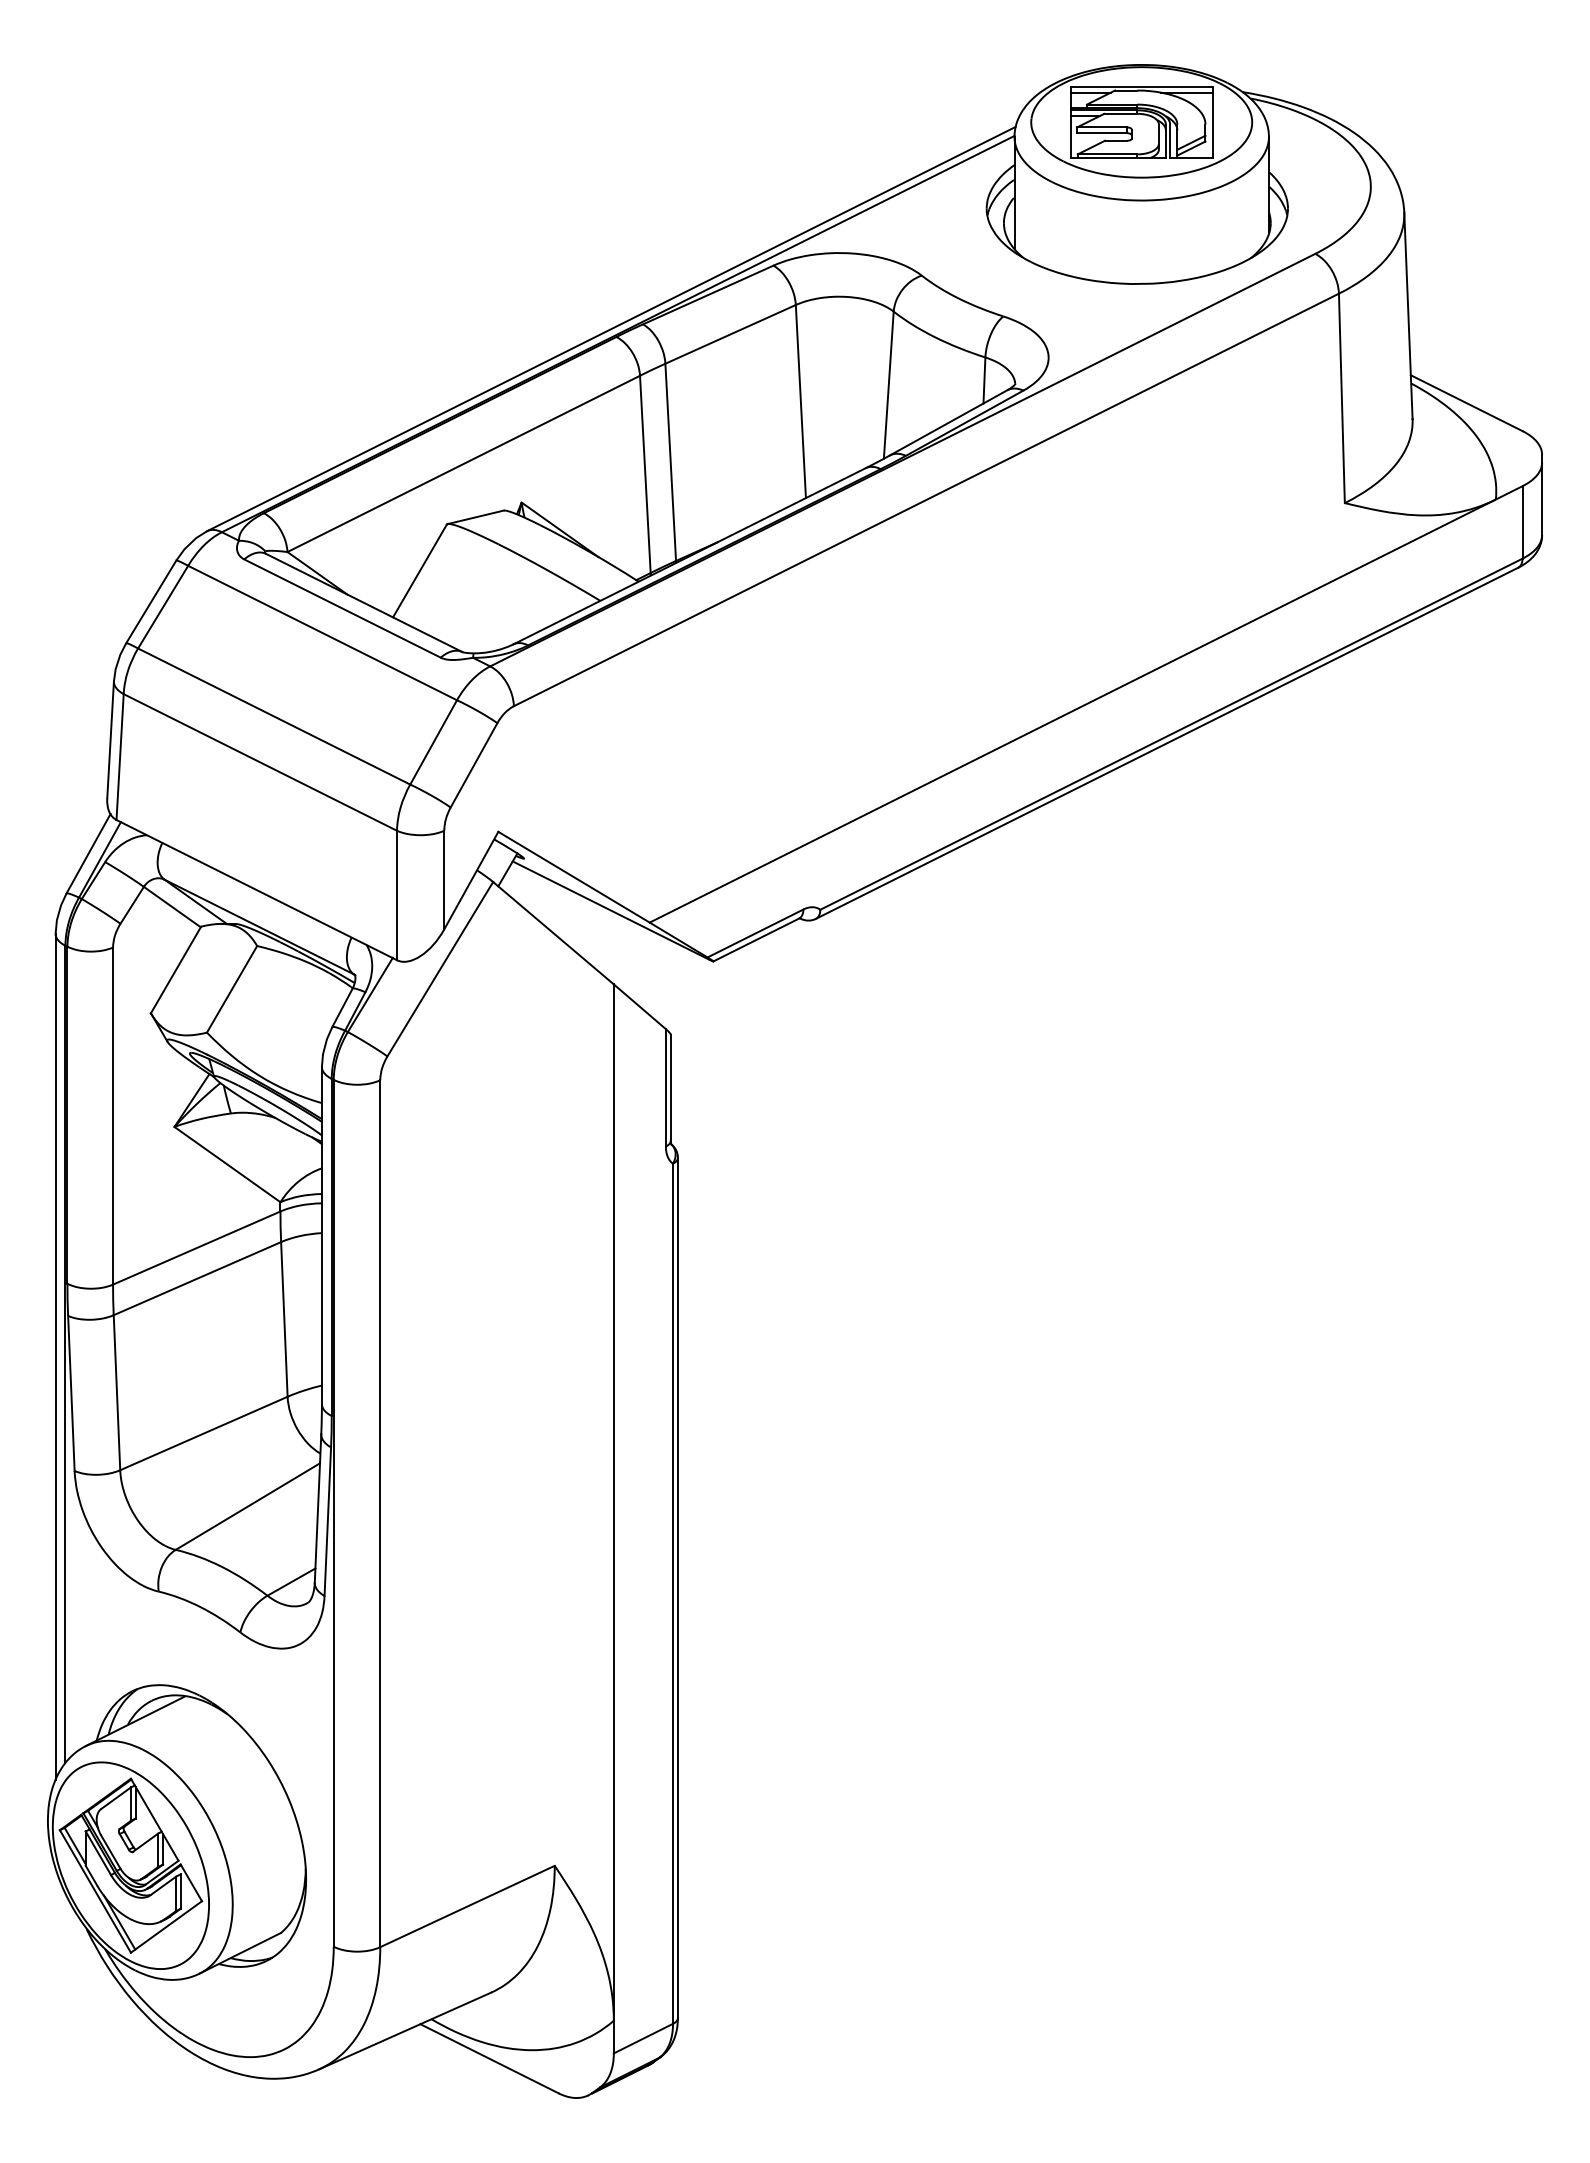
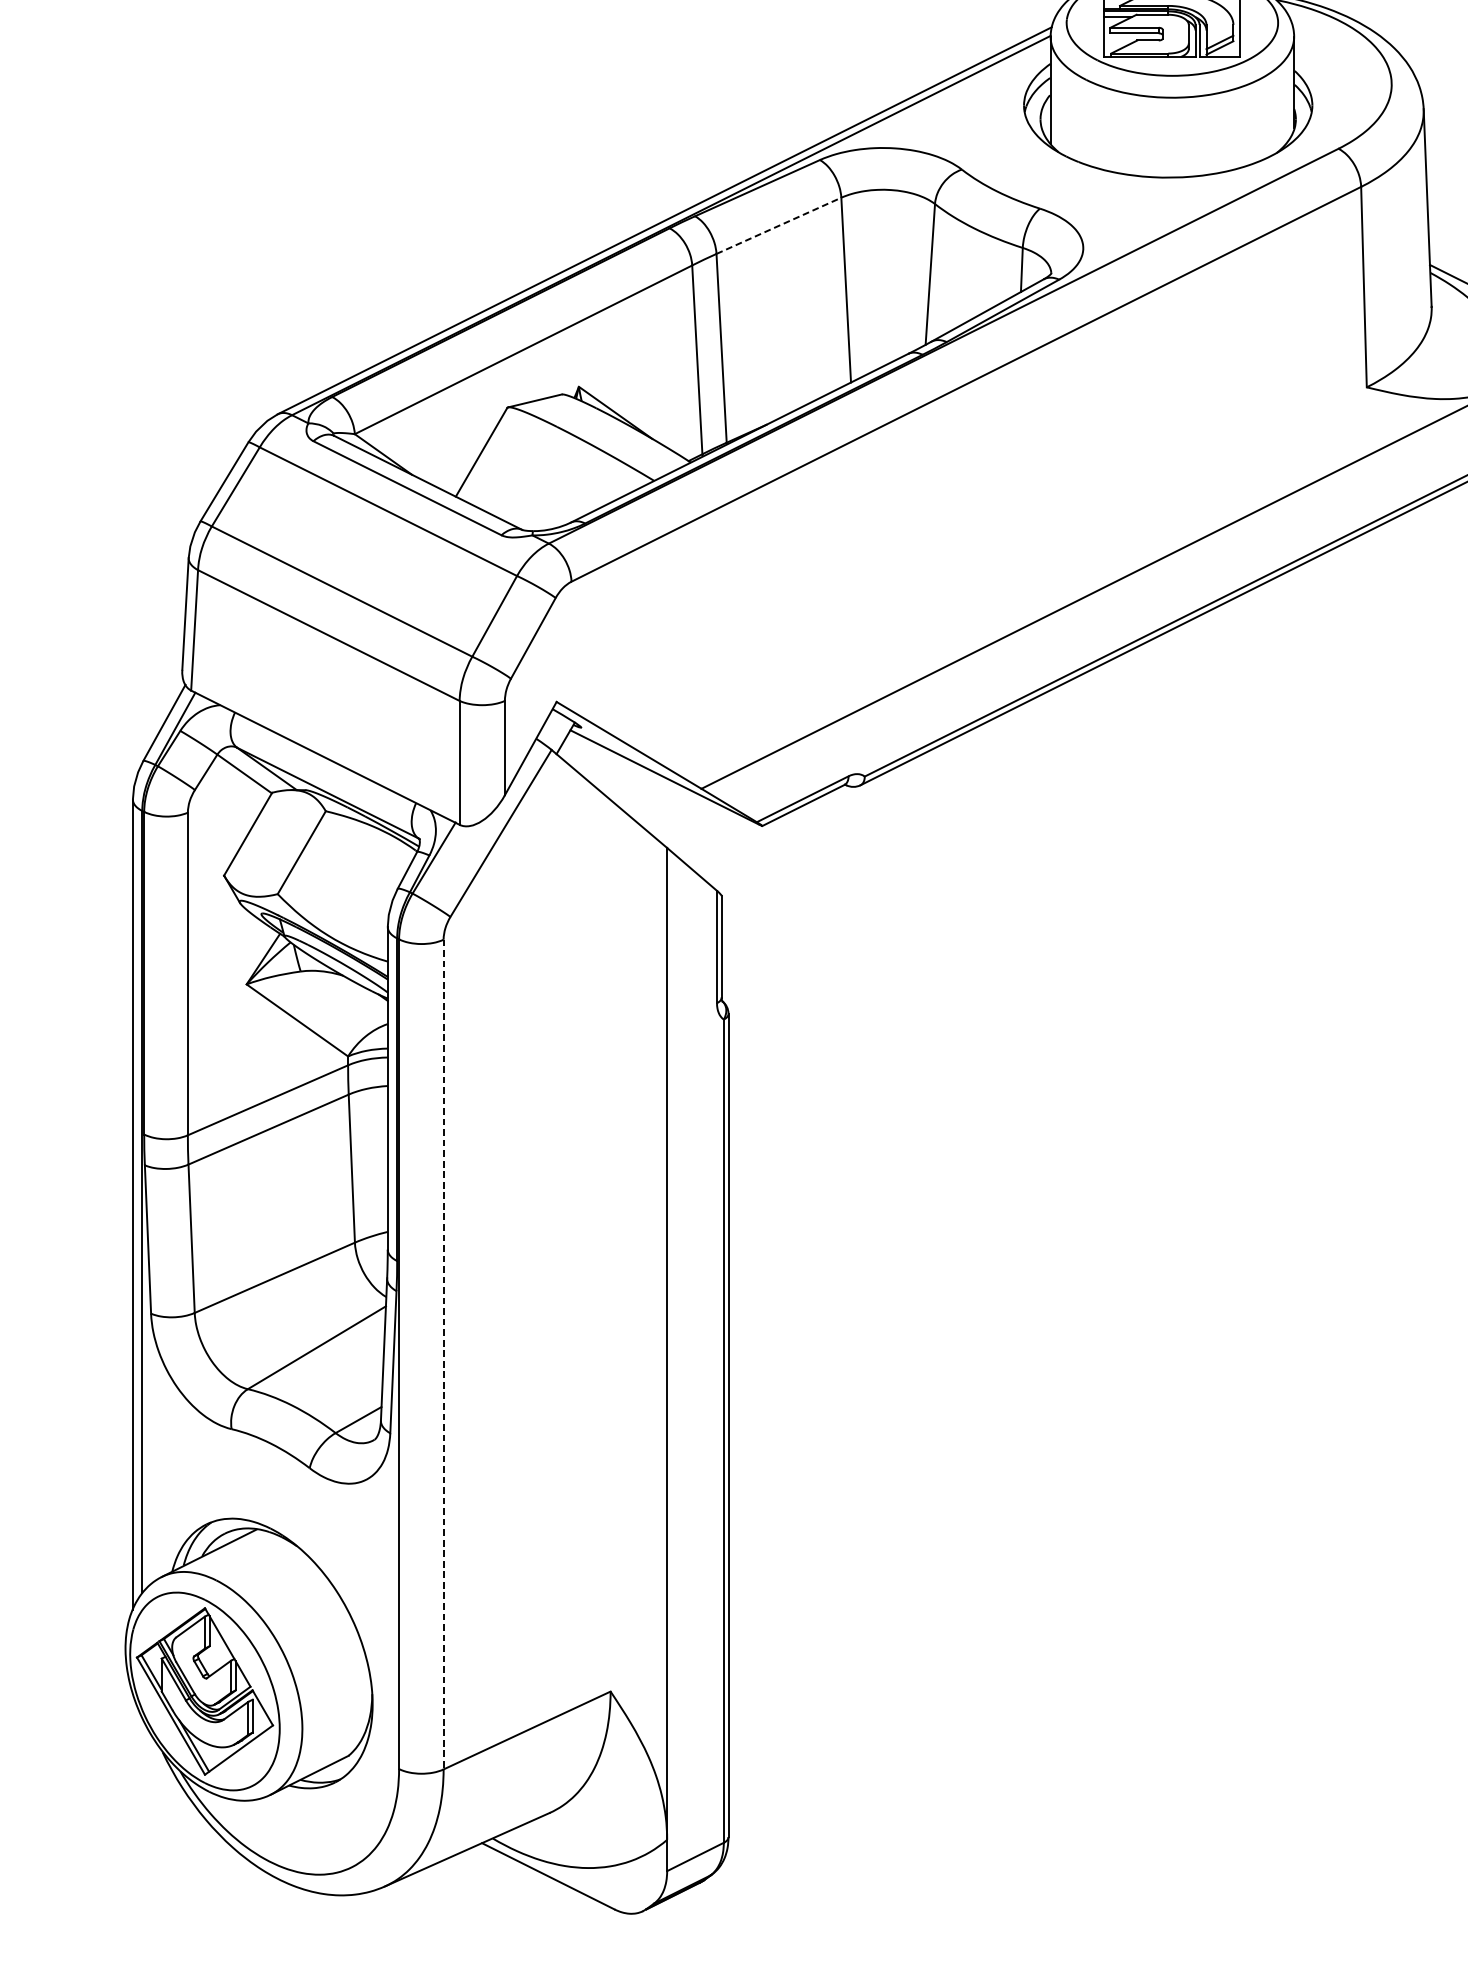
line: (730, 334) -> (778, 225), solid -> dashed
line: (380, 1514) -> (443, 1355), solid -> dashed

